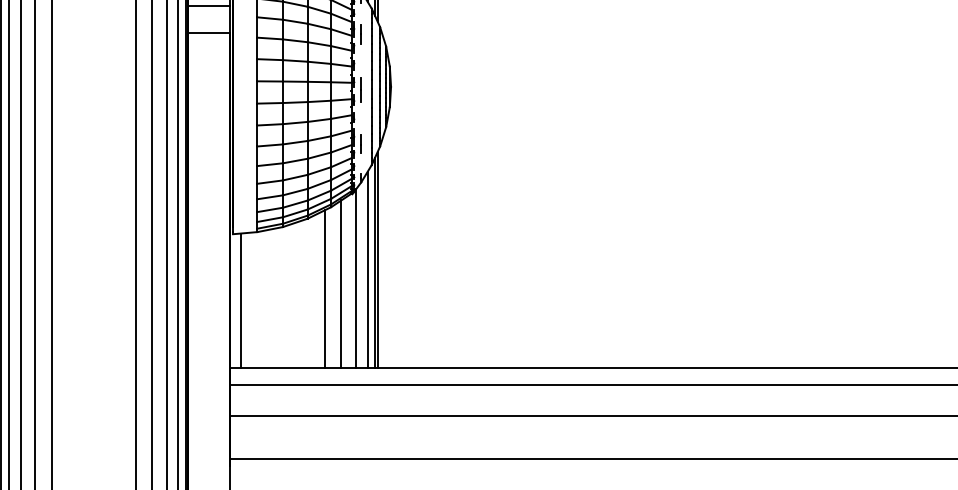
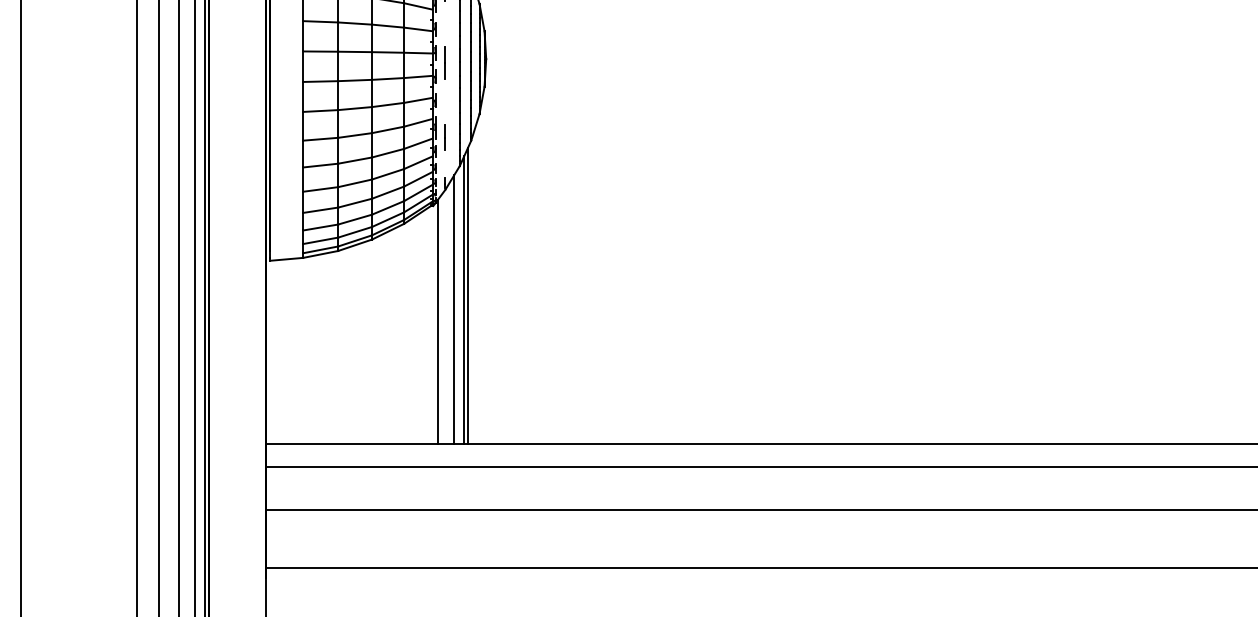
line: (341, 284) -> (418, 329), removed
line: (325, 289) -> (396, 336), removed
line: (240, 300) -> (280, 351), removed

